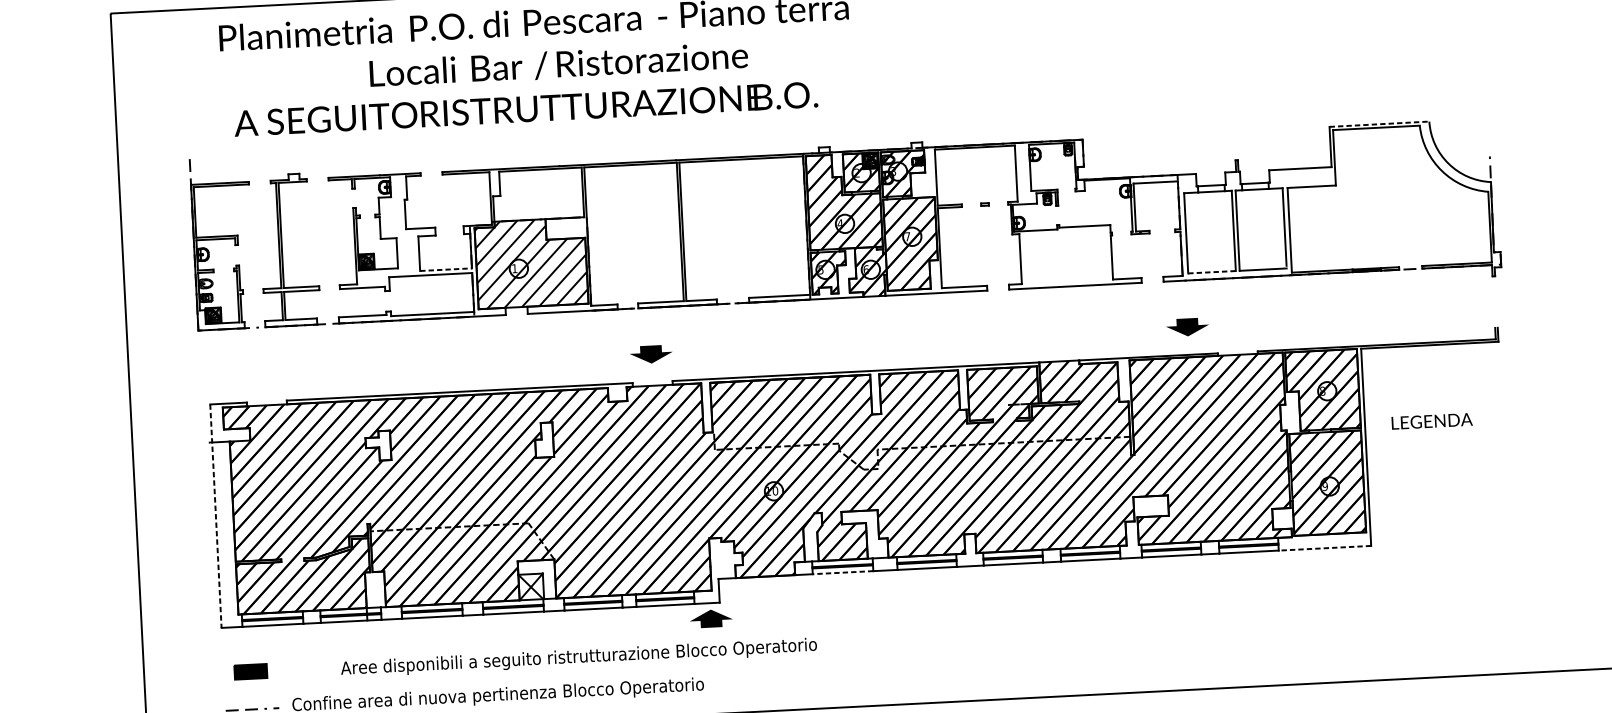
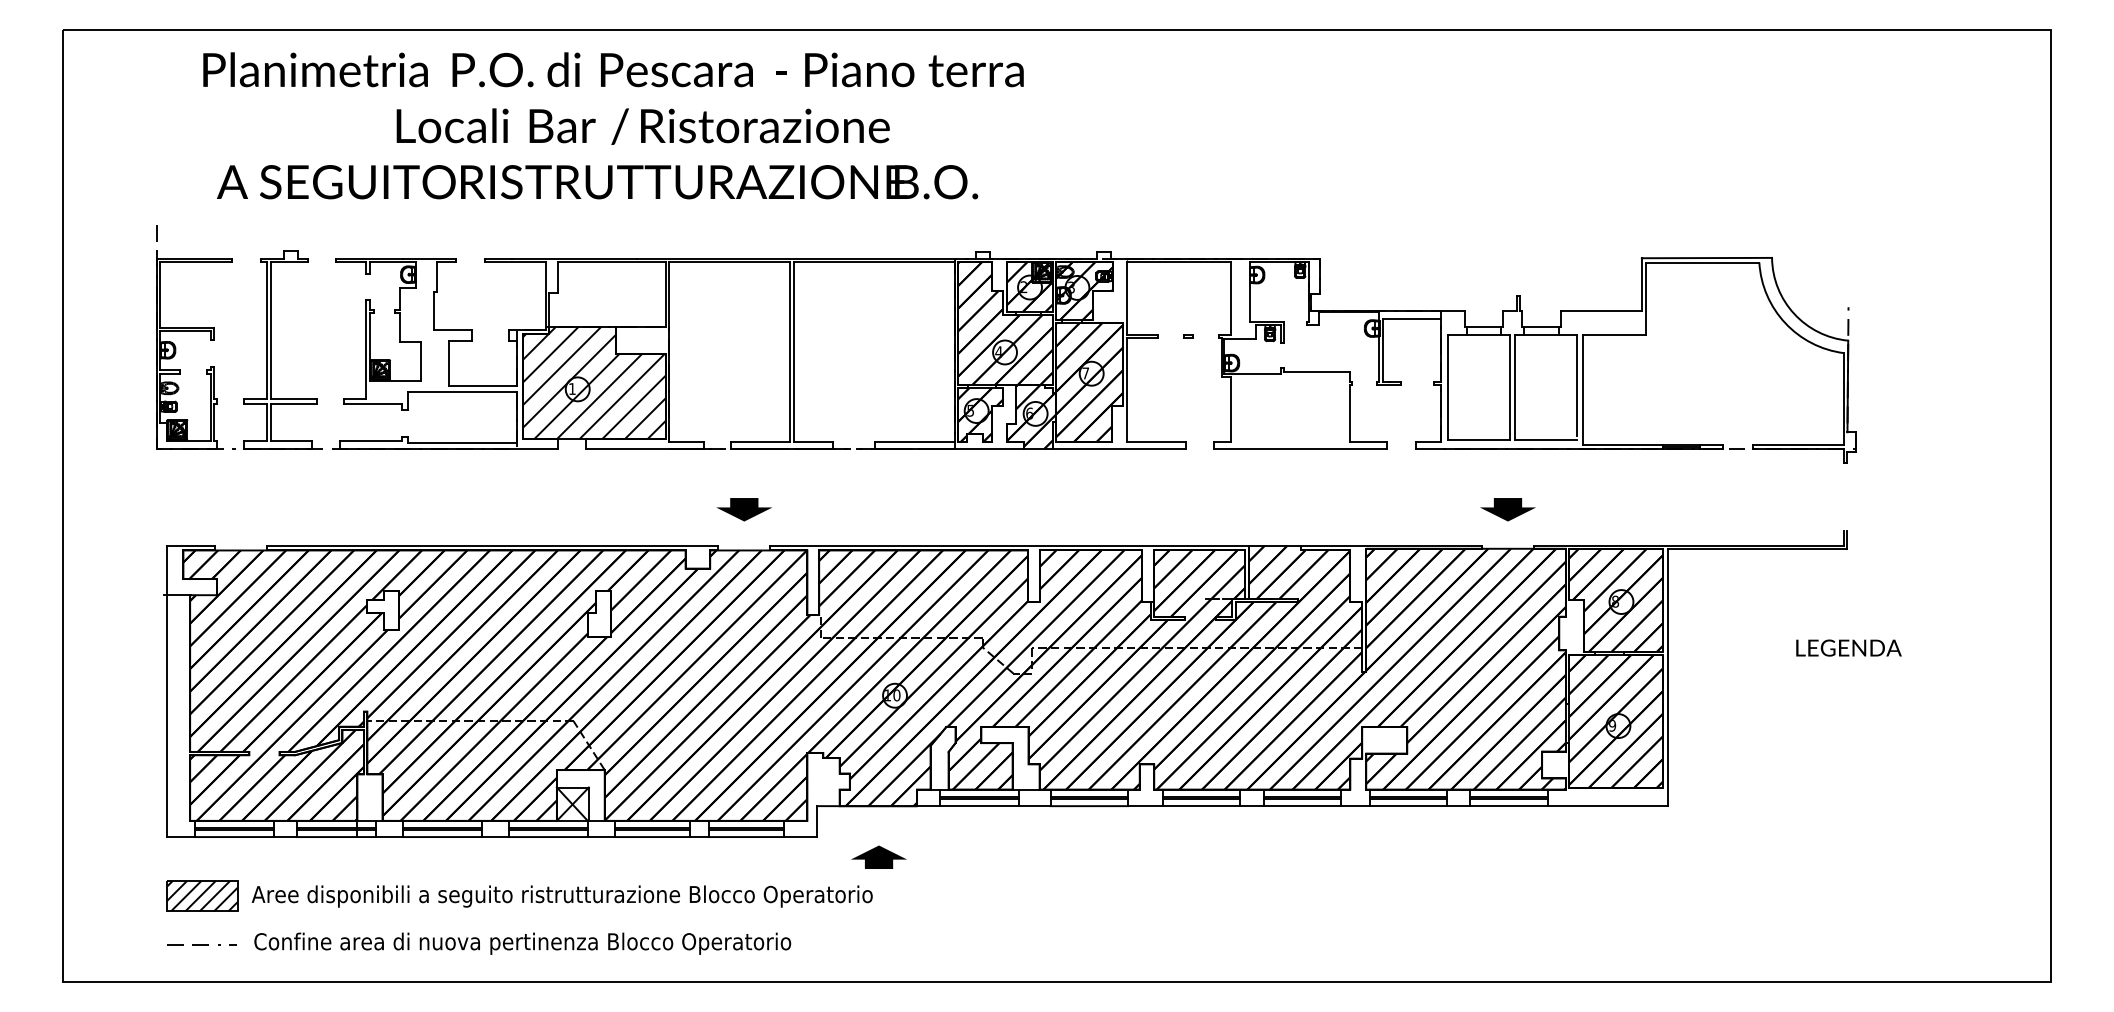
line: (1379, 124) -> (1707, 258), dashed -> solid
line: (445, 269) -> (482, 385), dashed -> solid
line: (1212, 272) -> (1479, 439), dashed -> solid
part: (1187, 327) -> (1507, 509), moved
text: (1431, 420) -> (1848, 647), moved
line: (216, 516) -> (167, 691), dashed -> solid
line: (1324, 548) -> (1607, 806), dashed -> solid
line: (843, 572) -> (979, 806), dashed -> solid
part: (710, 618) -> (878, 856), moved
text: (578, 657) -> (561, 896), moved
part: (250, 671) -> (202, 895), size x1.67

